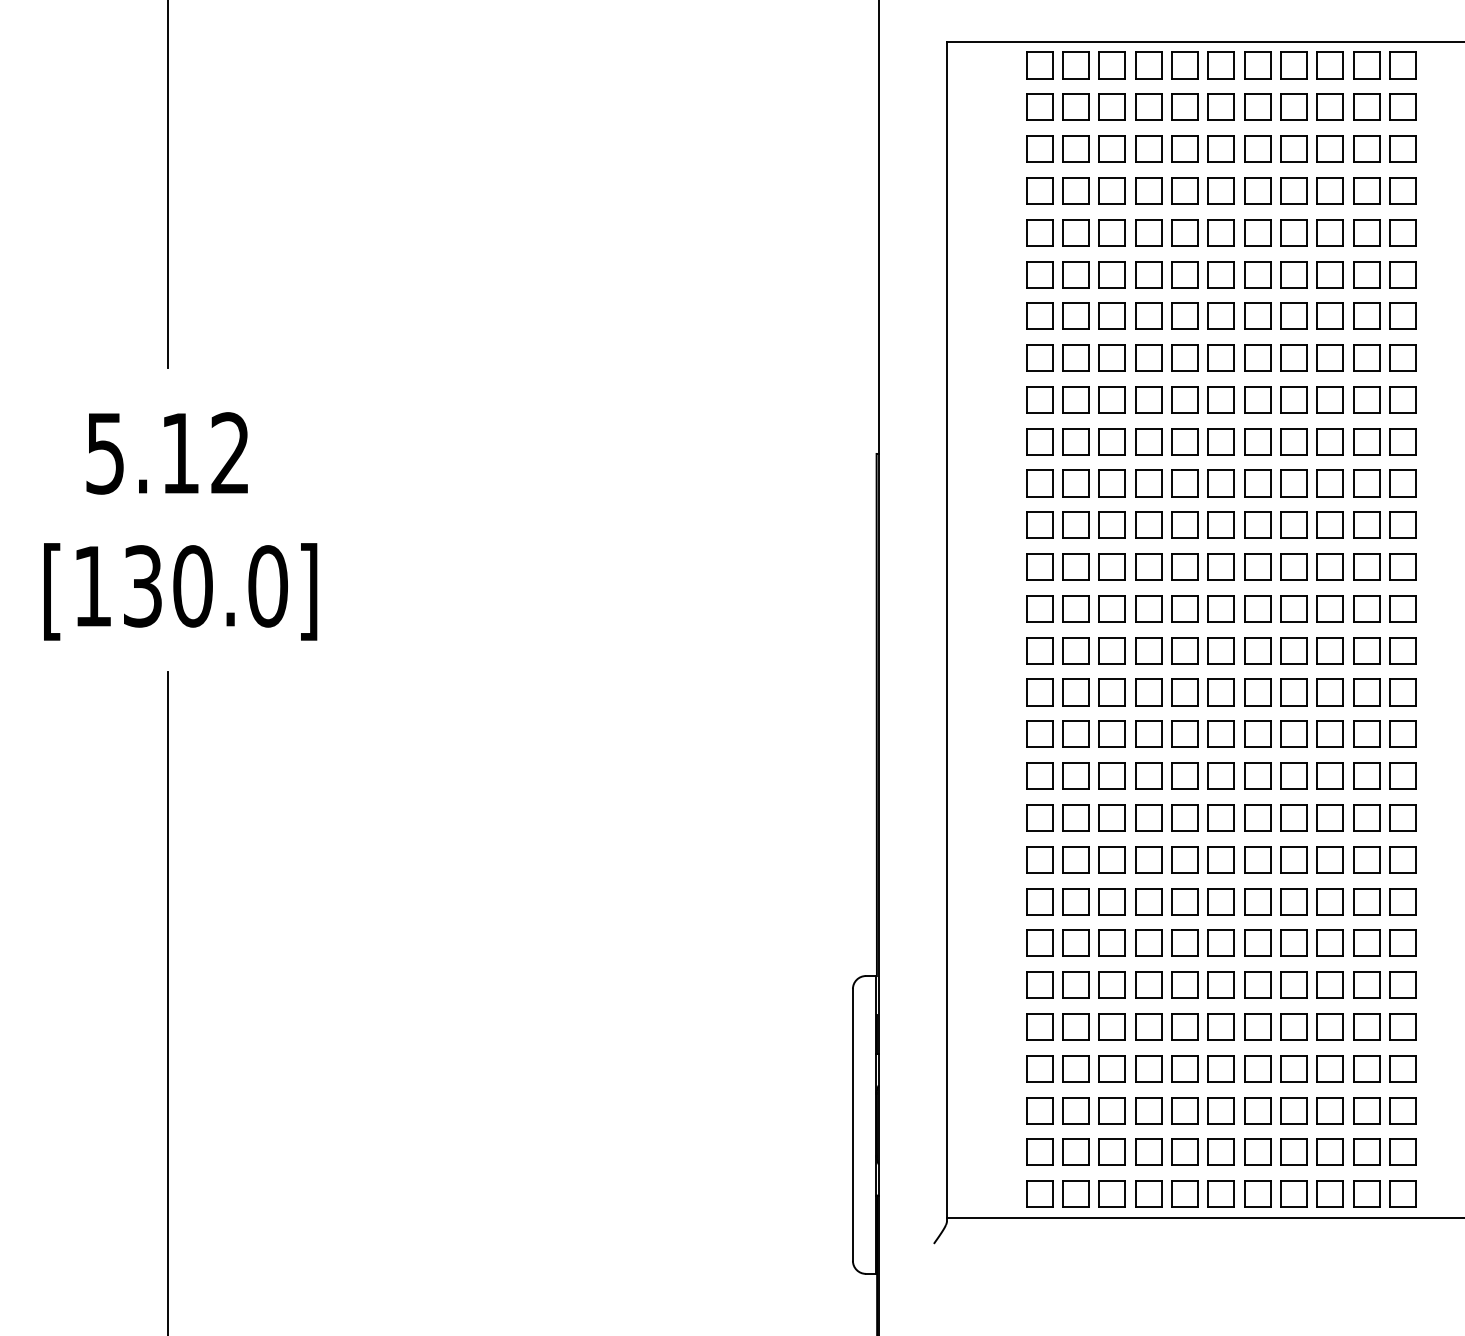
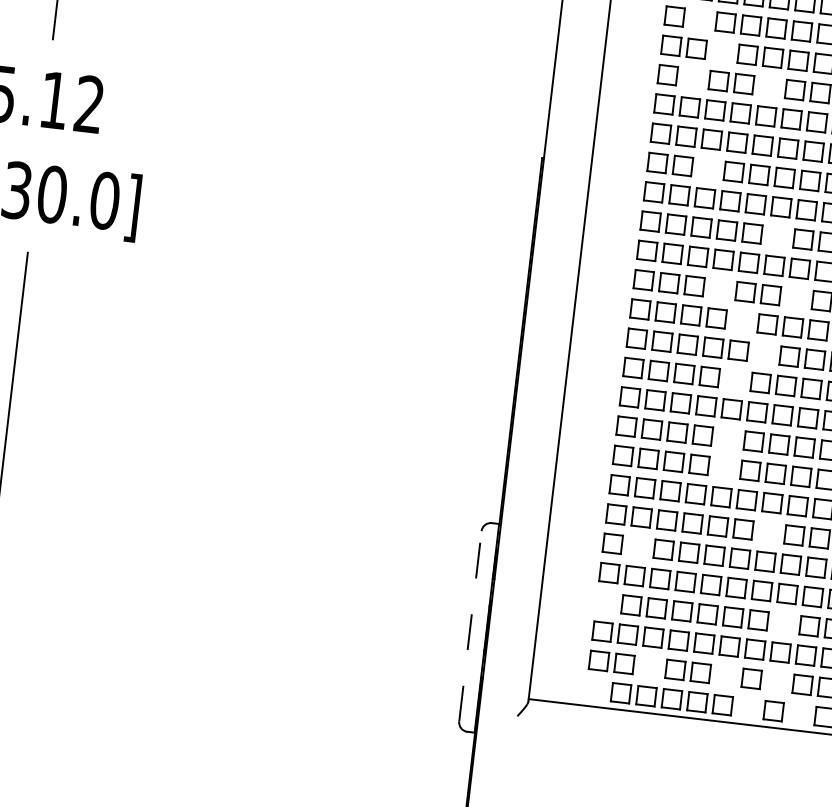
part: (1075, 232) -> (699, 19), removed
part: (1111, 274) -> (721, 51), removed
part: (1075, 315) -> (693, 77), removed
part: (1184, 315) -> (769, 86), removed
part: (1111, 441) -> (707, 168), removed
part: (1220, 524) -> (777, 235), removed
part: (1148, 608) -> (720, 288), removed
part: (1257, 608) -> (796, 297), removed
part: (1184, 650) -> (741, 321), removed
part: (1220, 692) -> (763, 353), removed
part: (1184, 733) -> (734, 379), removed
part: (1184, 817) -> (728, 438), removed
part: (1184, 859) -> (724, 467), removed
part: (1257, 942) -> (768, 531), removed
part: (1075, 984) -> (637, 546), removed
part: (1039, 1068) -> (605, 602), removed
part: (1293, 1068) -> (783, 623), removed
line: (852, 1124) -> (470, 626), solid -> dashed
part: (1111, 1151) -> (649, 666), removed
part: (1220, 1151) -> (725, 675), removed
part: (1293, 1151) -> (776, 681), removed
part: (1039, 1193) -> (595, 689), removed
part: (1257, 1193) -> (748, 707), removed
part: (1329, 1193) -> (798, 713), removed

